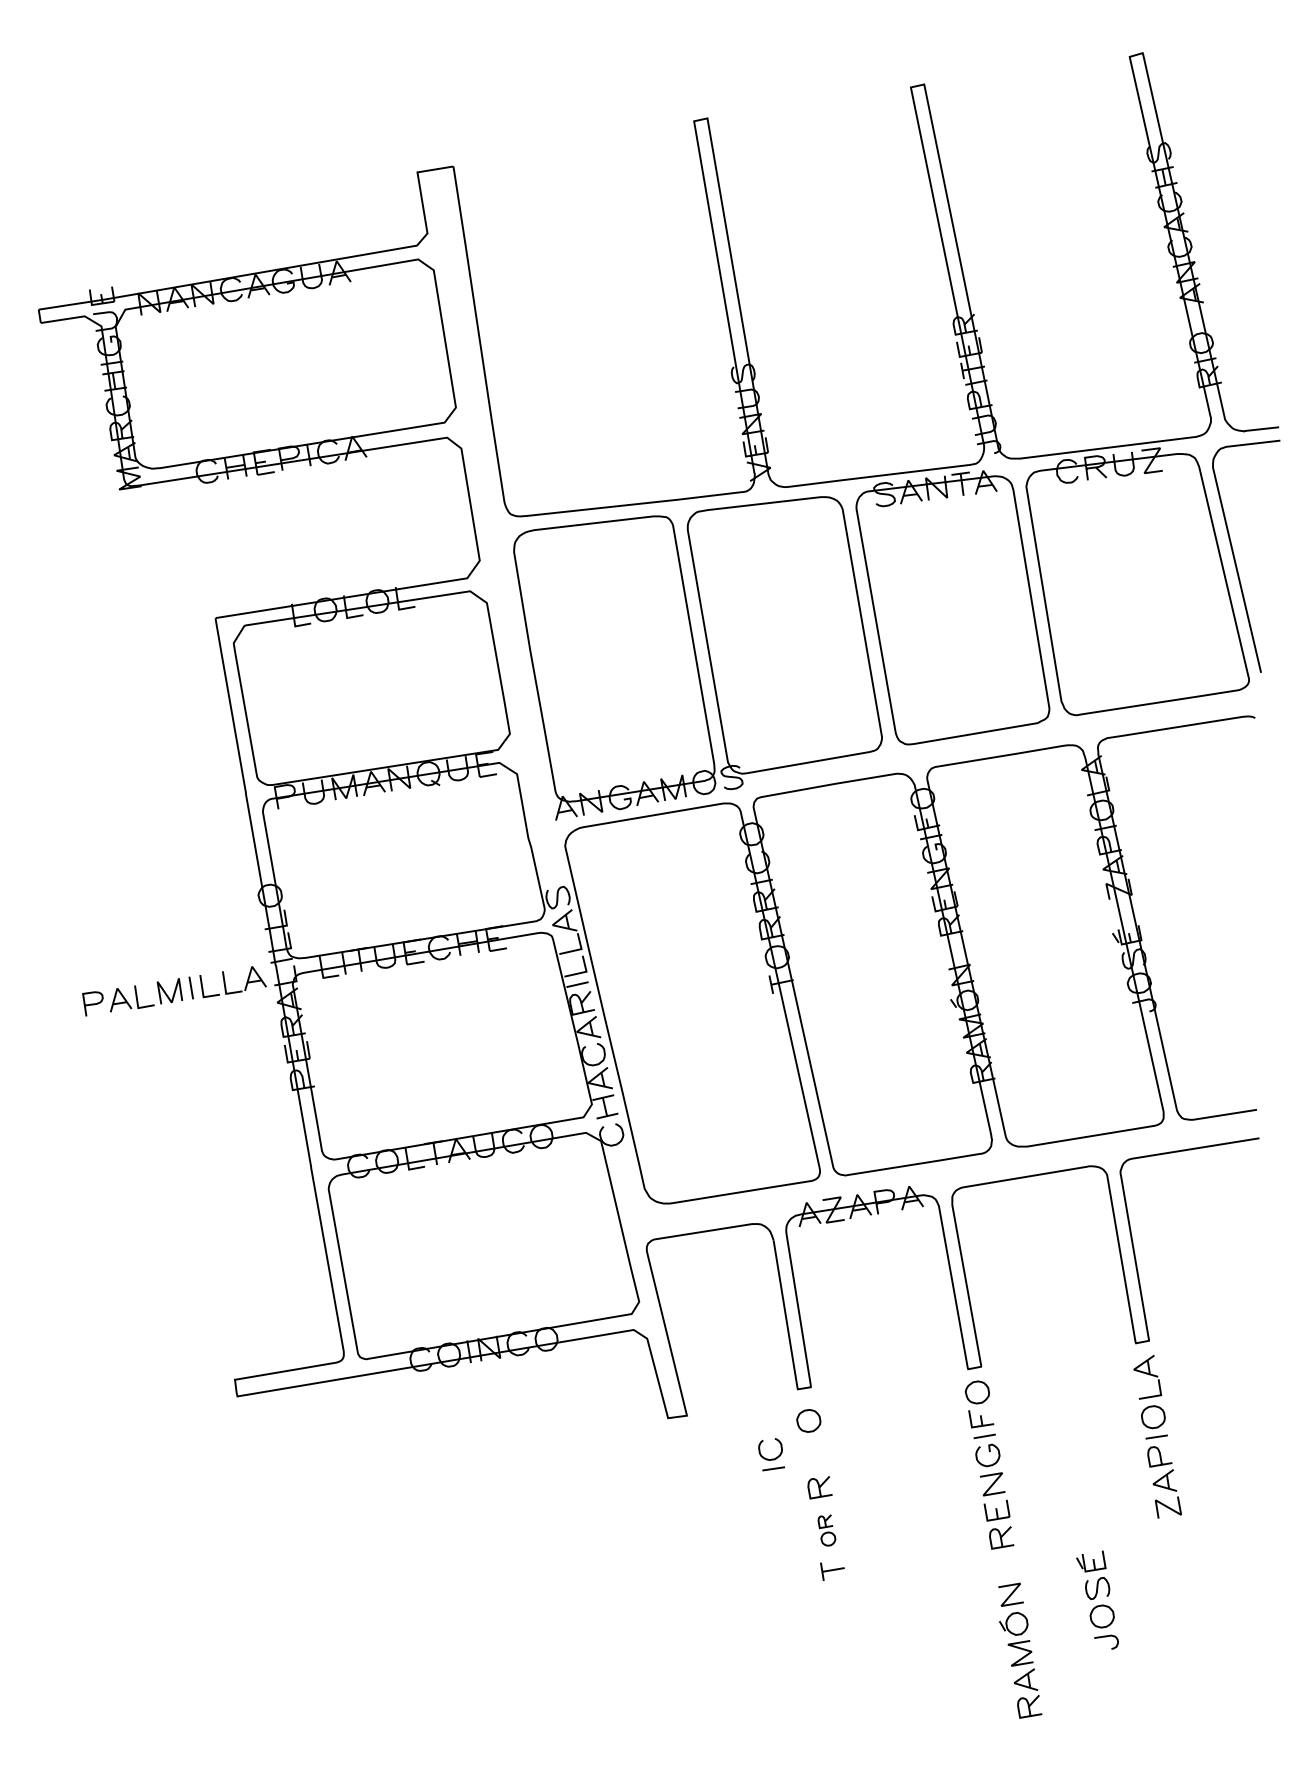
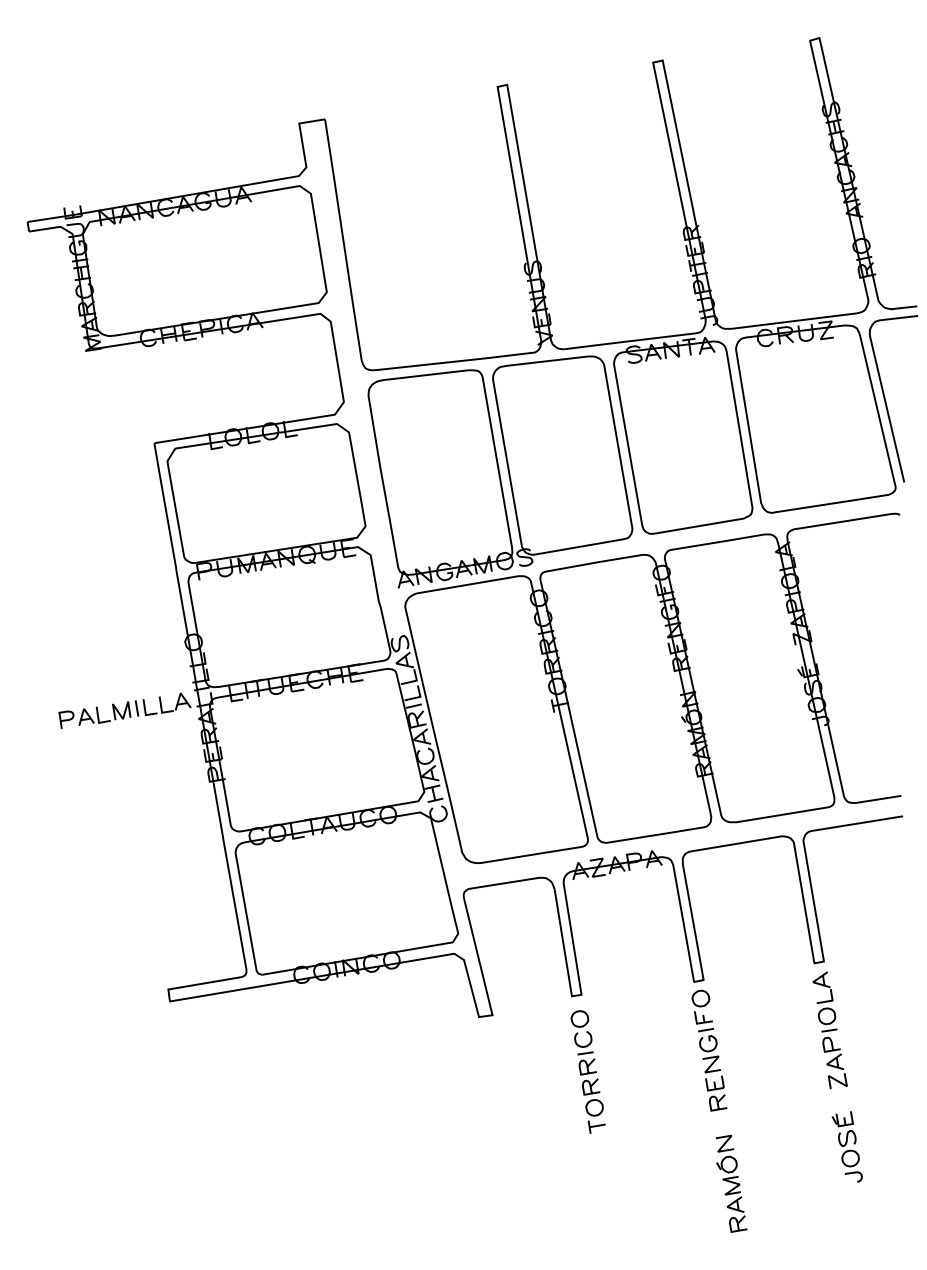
part: (771, 1454) -> (583, 1043), moved
part: (826, 1530) -> (592, 1097), size x1.67
part: (1097, 1599) -> (847, 1146), moved

